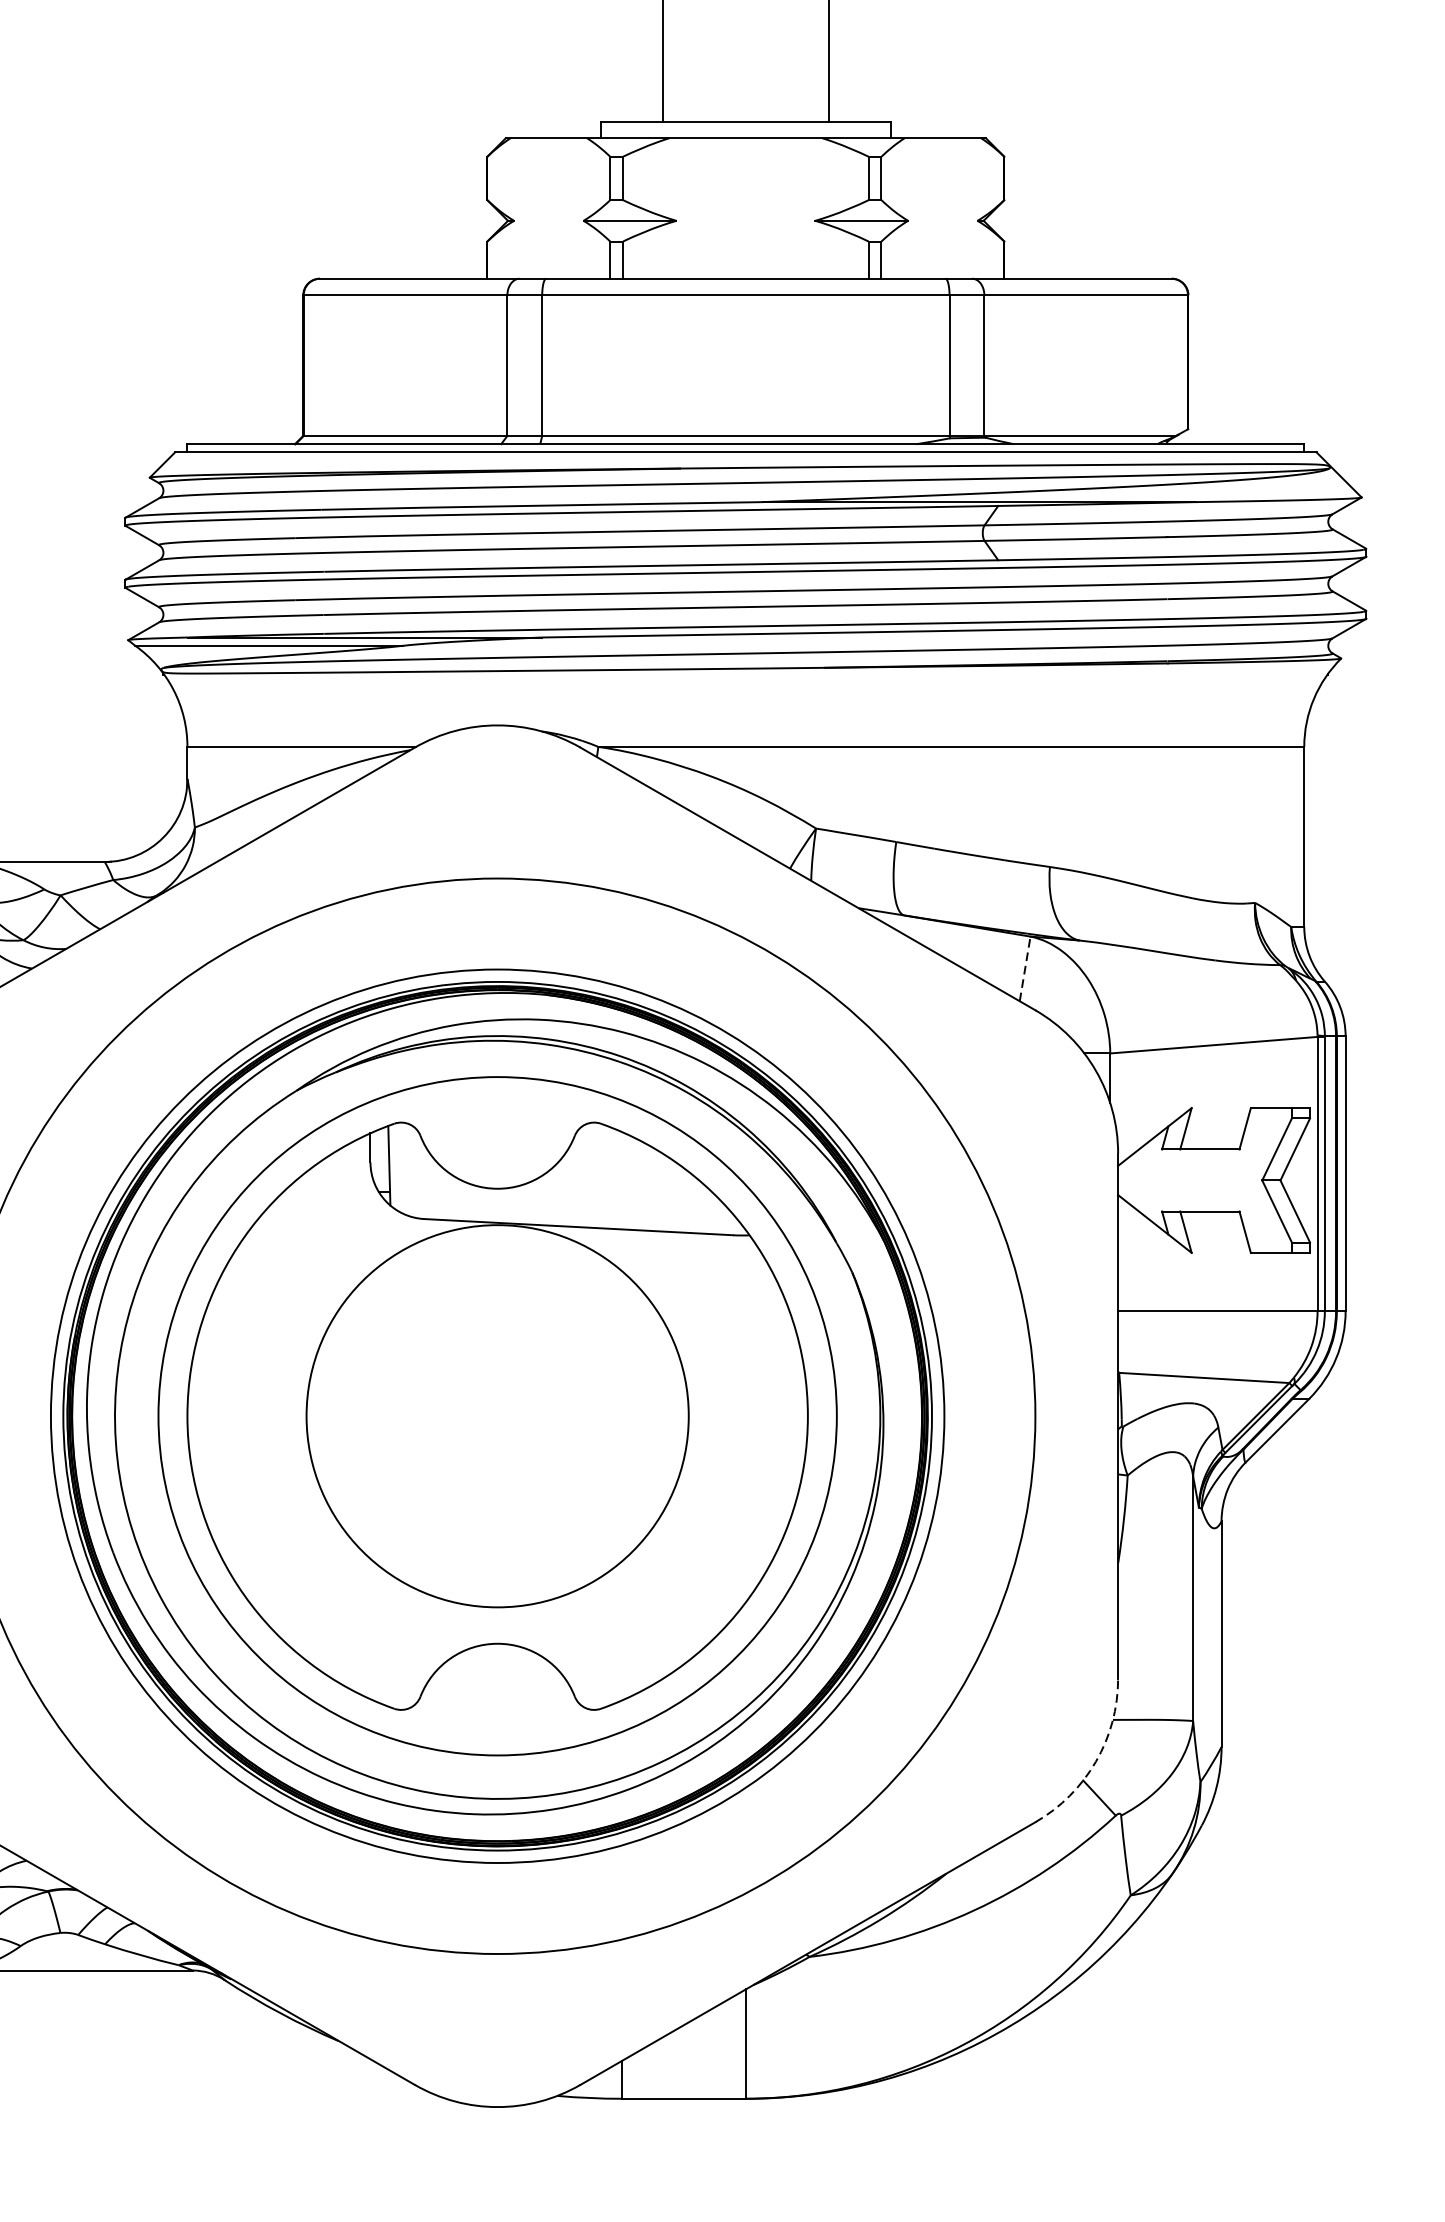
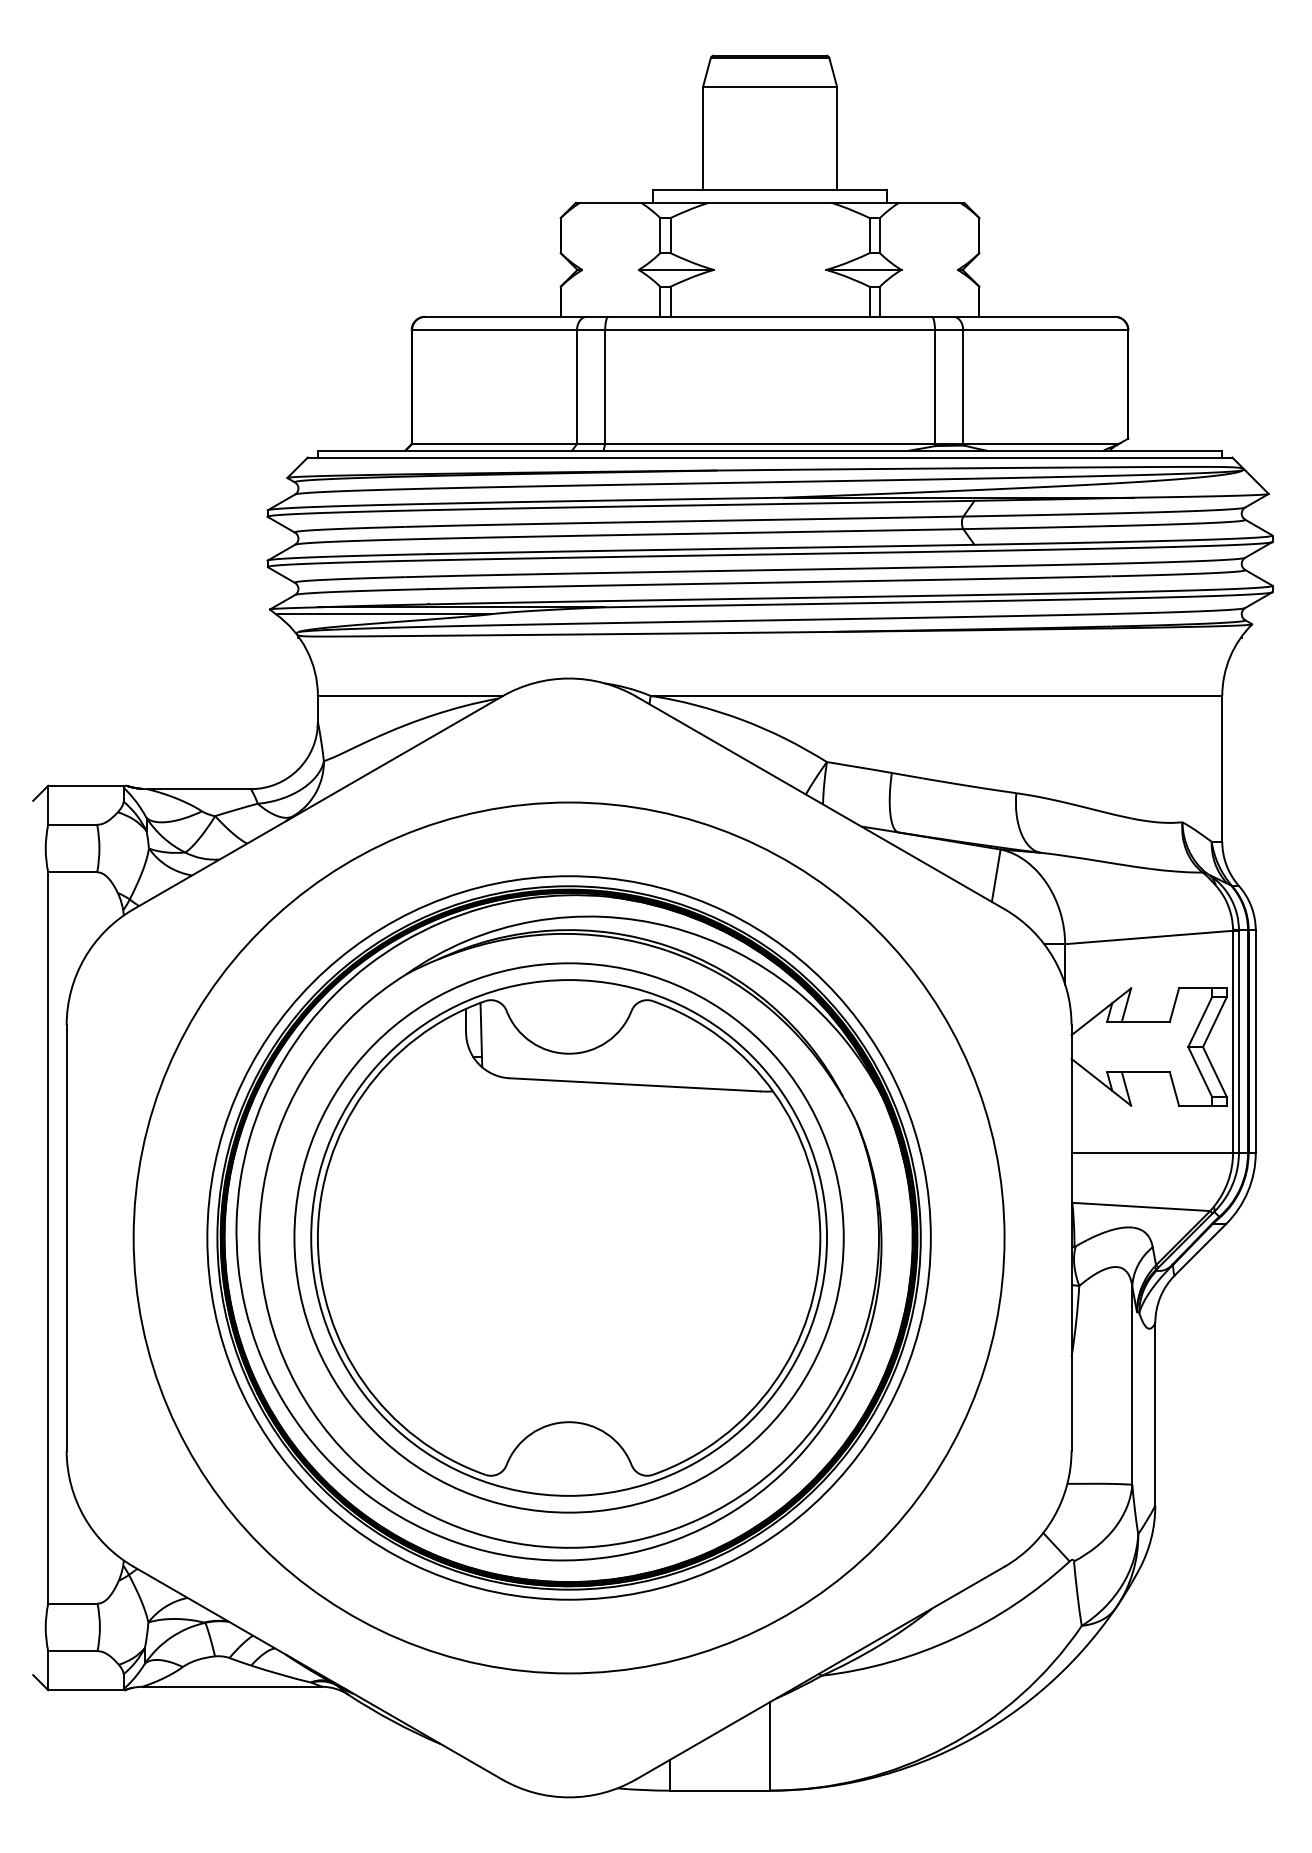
line: (1025, 968) -> (996, 875), dashed -> solid
circle: (498, 1415) -> (569, 1237), size x1.67
arc: (1095, 1761) -> (1053, 1517), dashed -> solid

